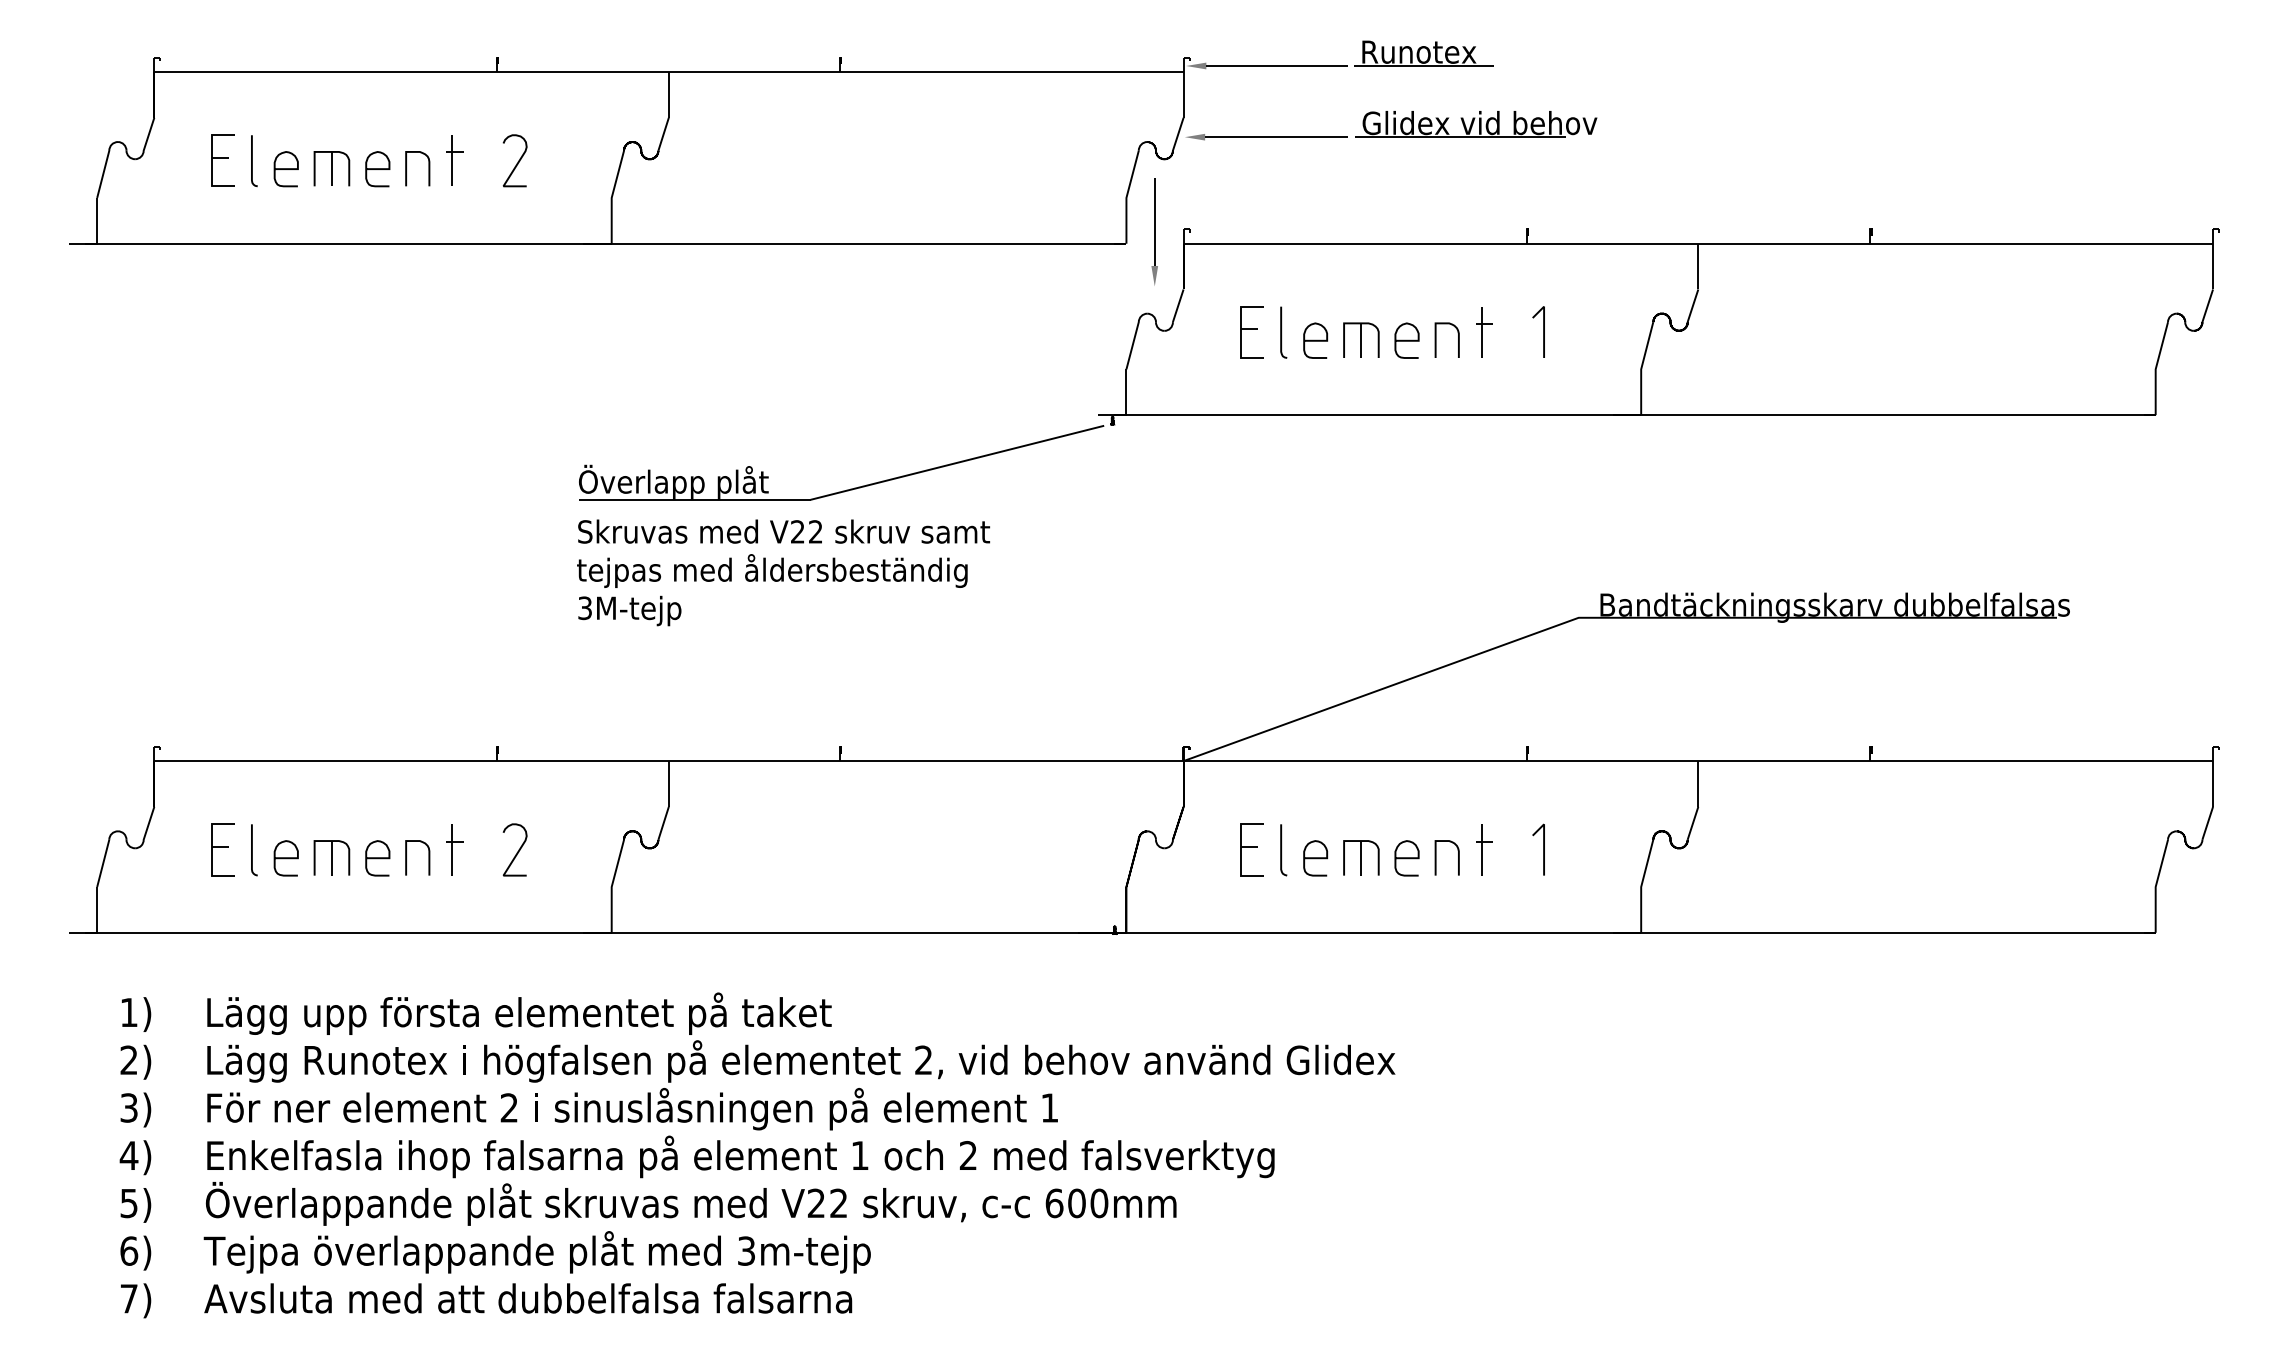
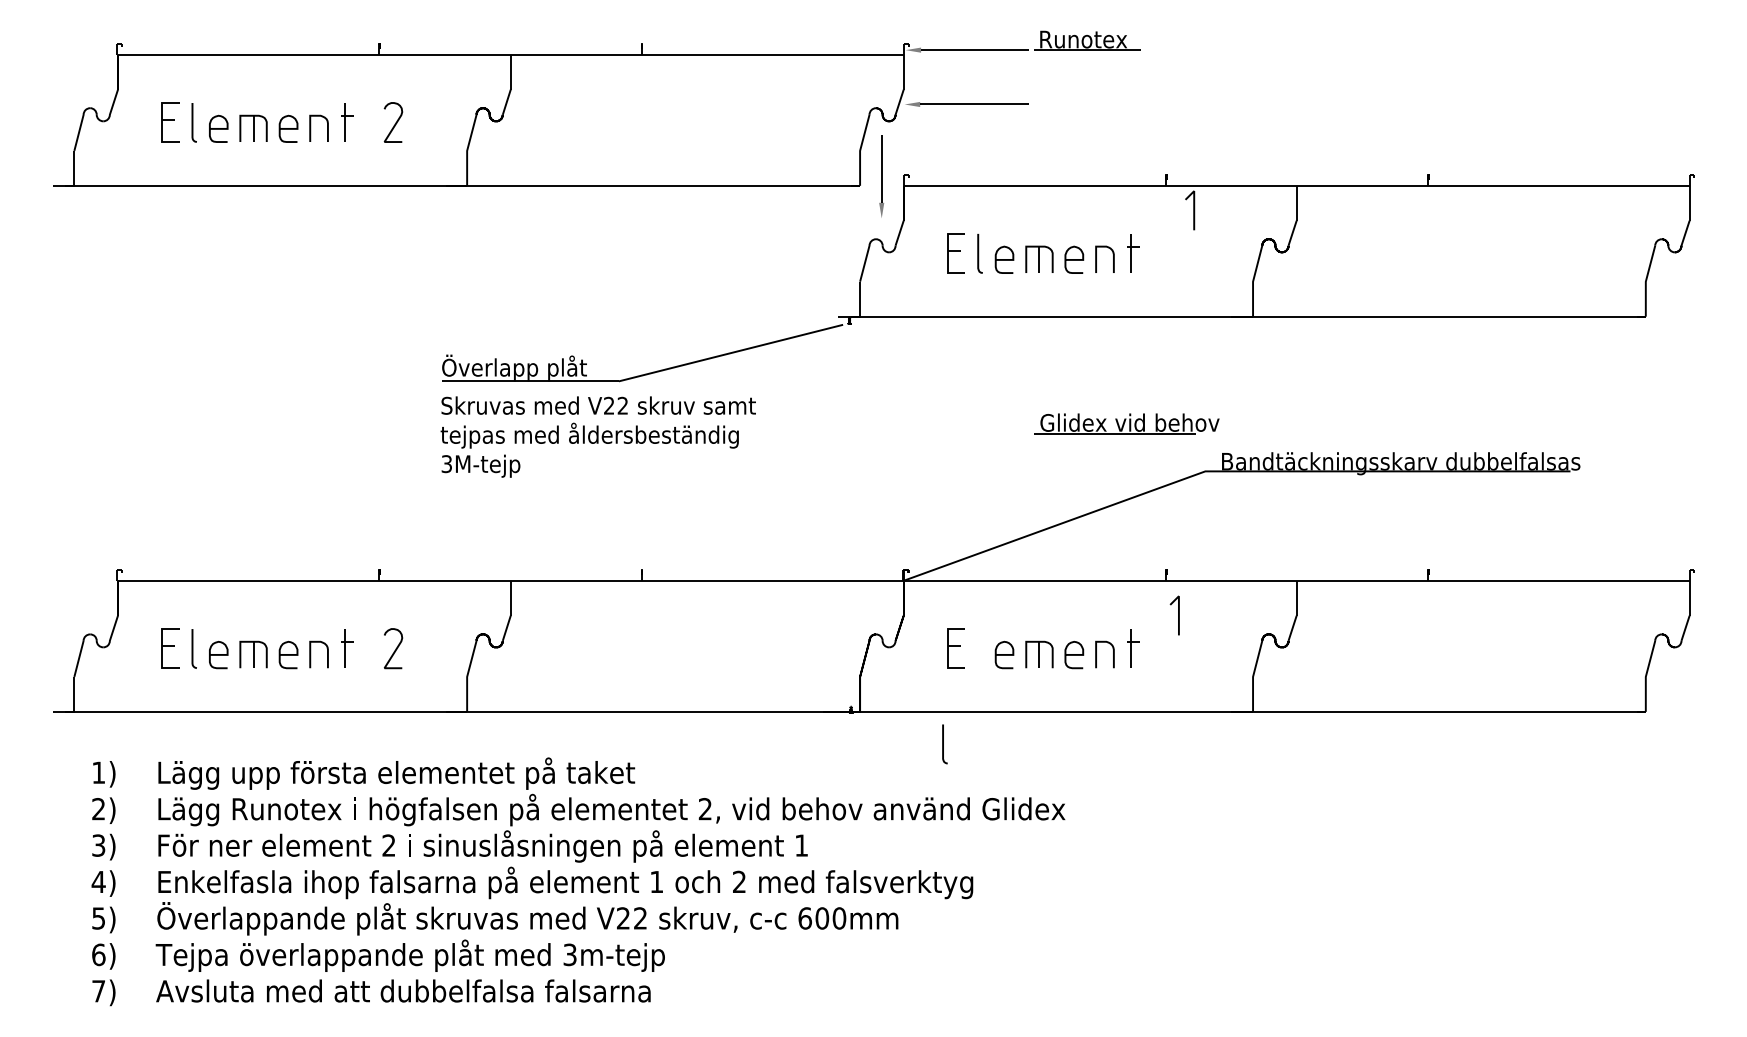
part: (1476, 124) -> (1127, 423), moved
line: (1543, 331) -> (1193, 210), moved
line: (1543, 849) -> (1178, 615), moved
curve: (1282, 850) -> (944, 744), moved

